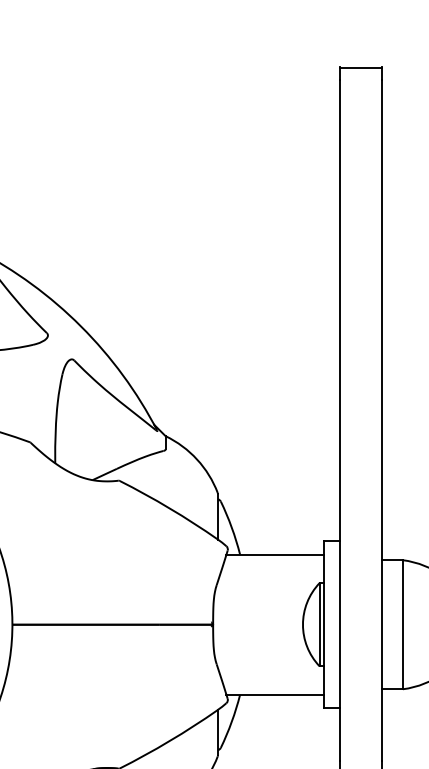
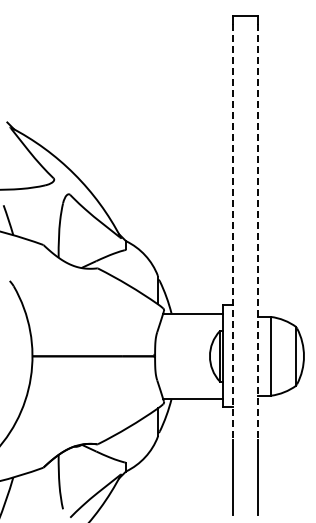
line: (339, 421) -> (232, 232), solid -> dashed
line: (382, 421) -> (258, 232), solid -> dashed

